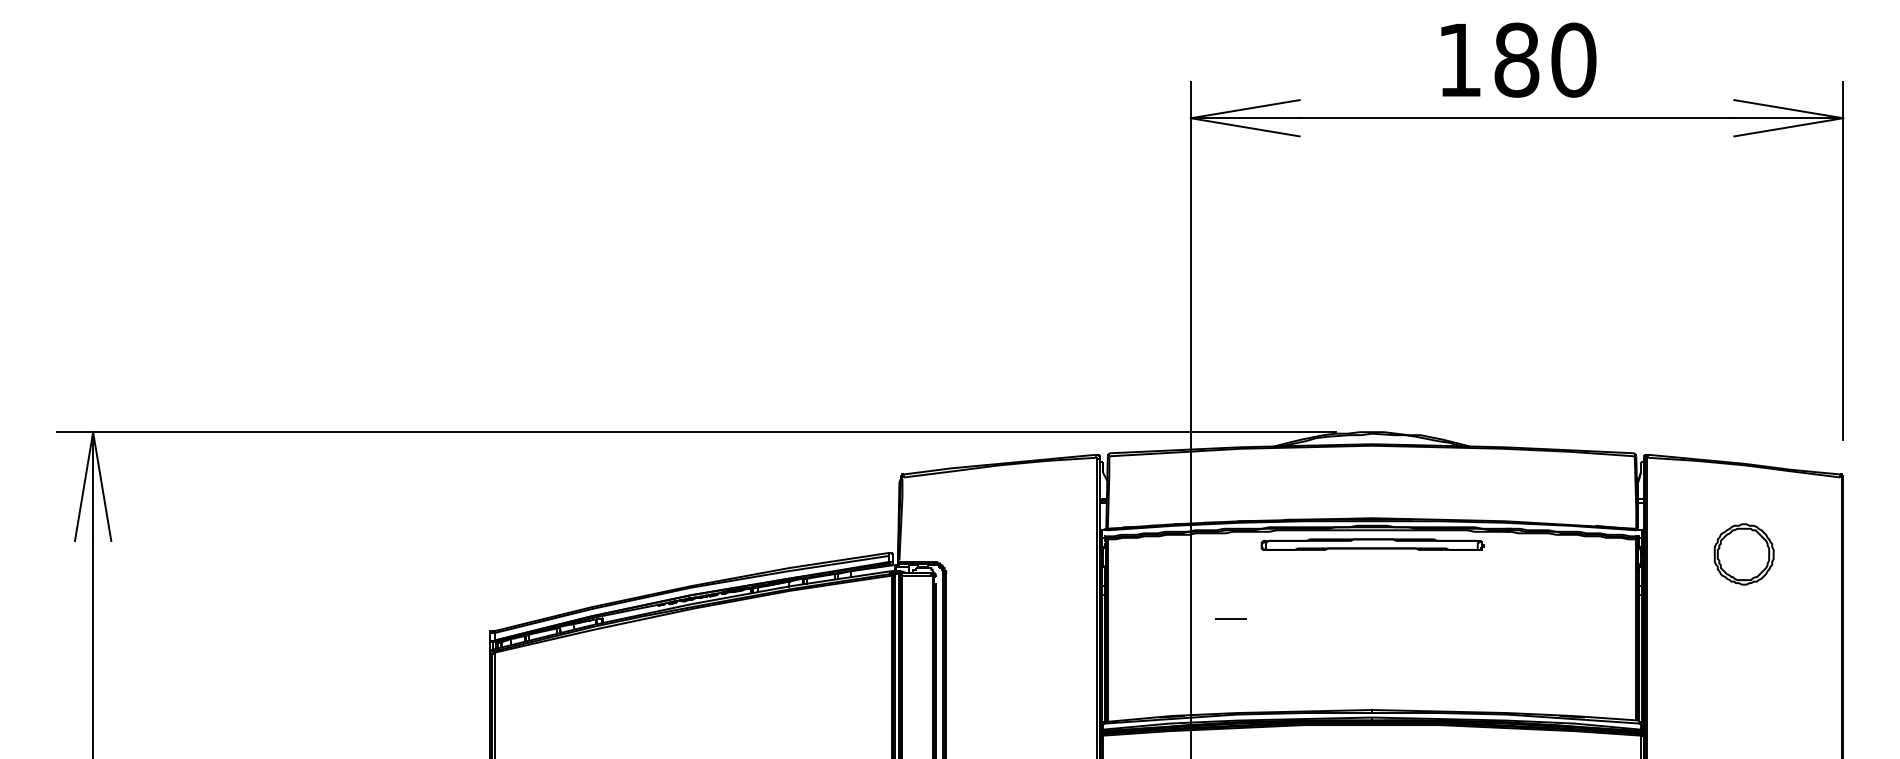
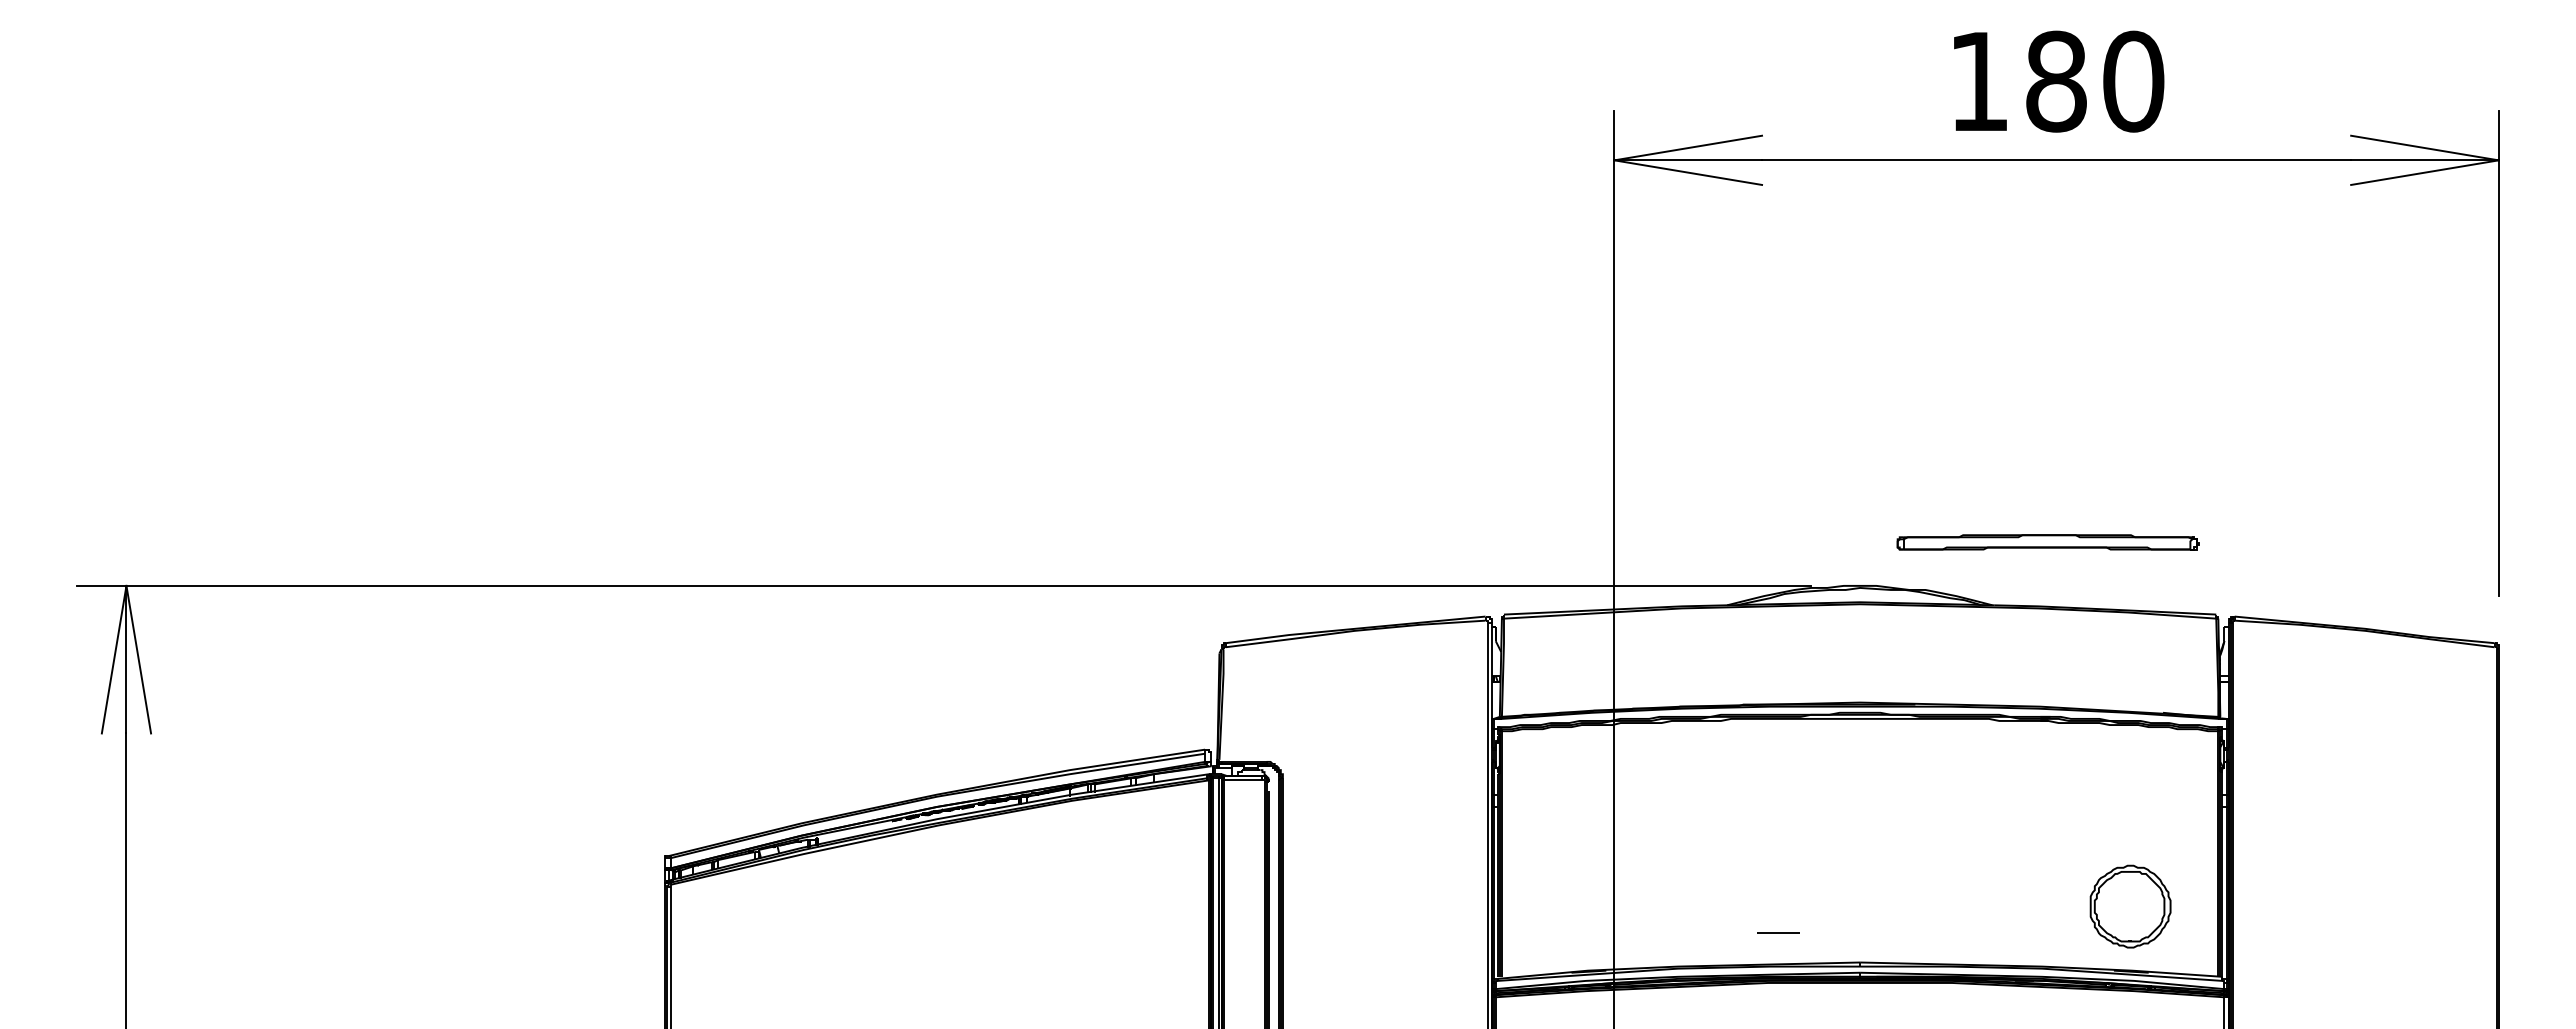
part: (1372, 544) -> (2047, 542), moved
part: (1744, 554) -> (2130, 906), moved
line: (1230, 619) -> (1778, 932), moved

